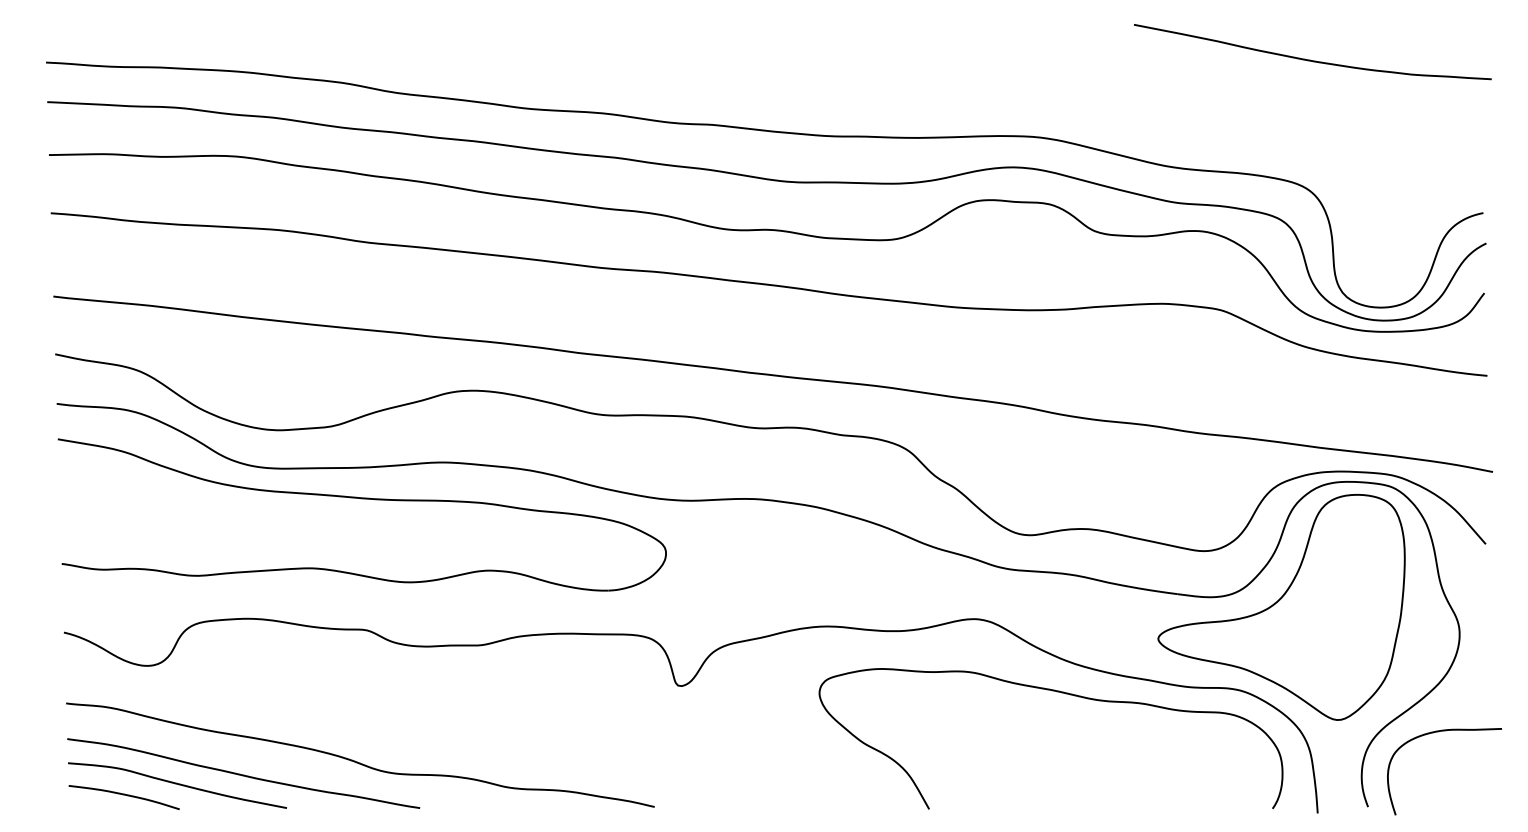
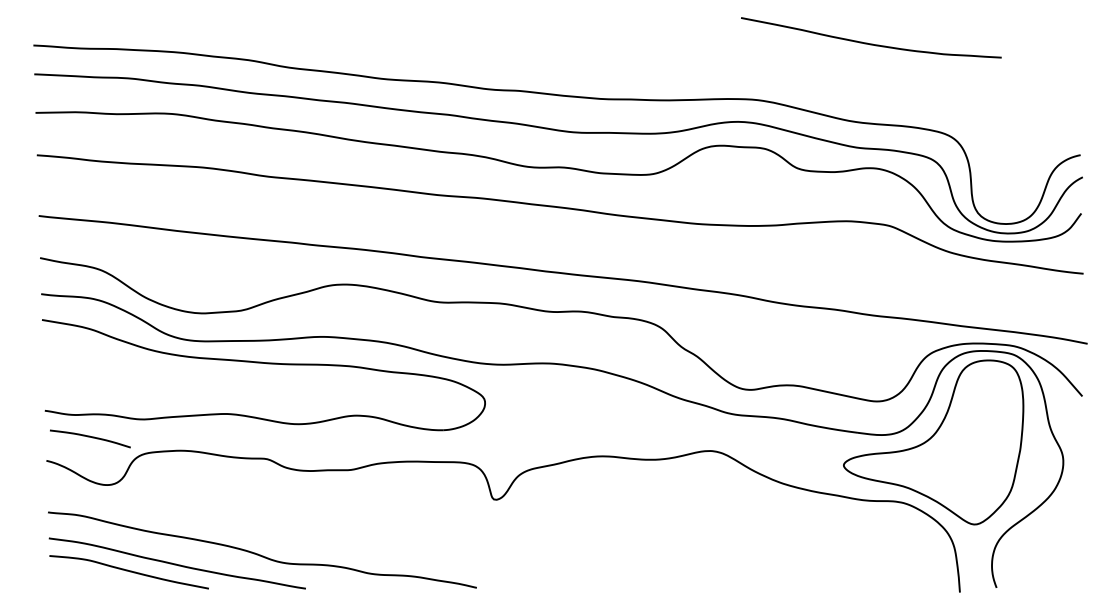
curve: (1313, 59) -> (871, 43), moved
curve: (1061, 693) -> (773, 505), removed
curve: (1435, 733) -> (1045, 534), removed
curve: (124, 795) -> (90, 437), moved

